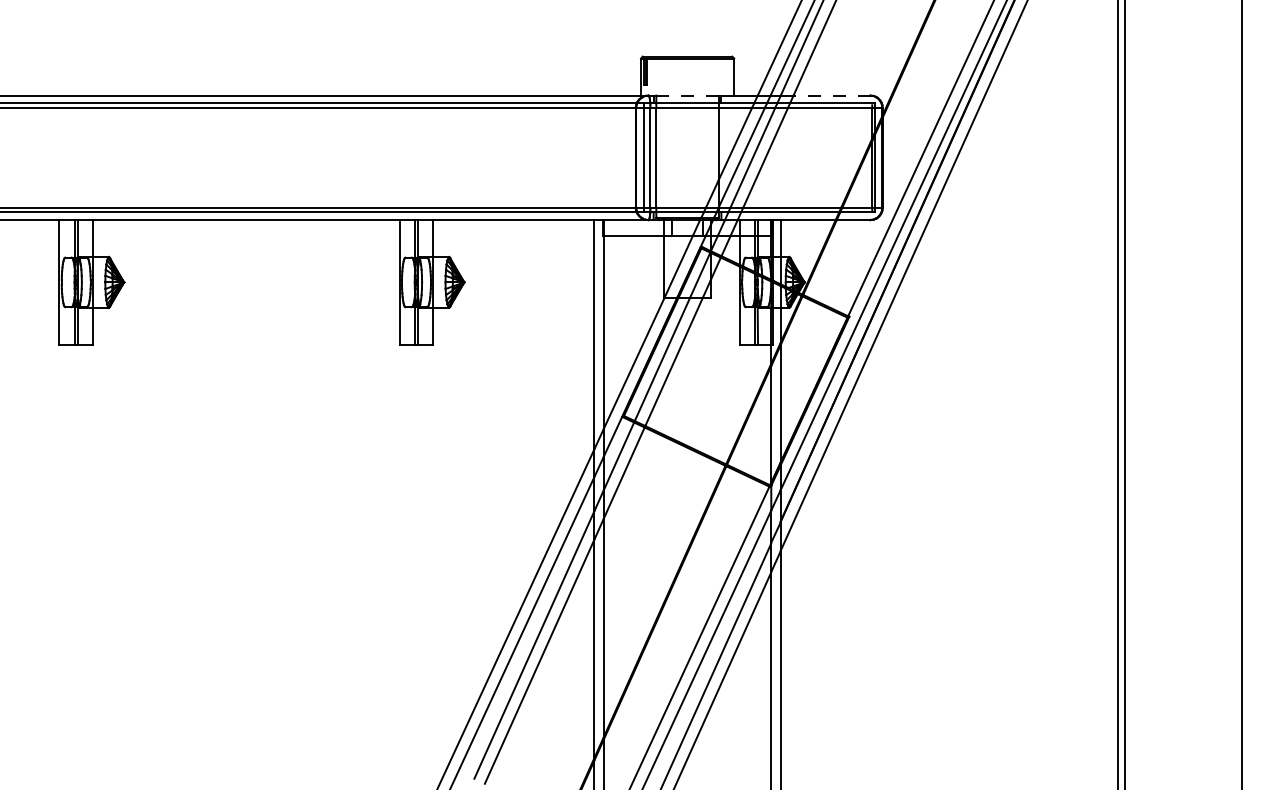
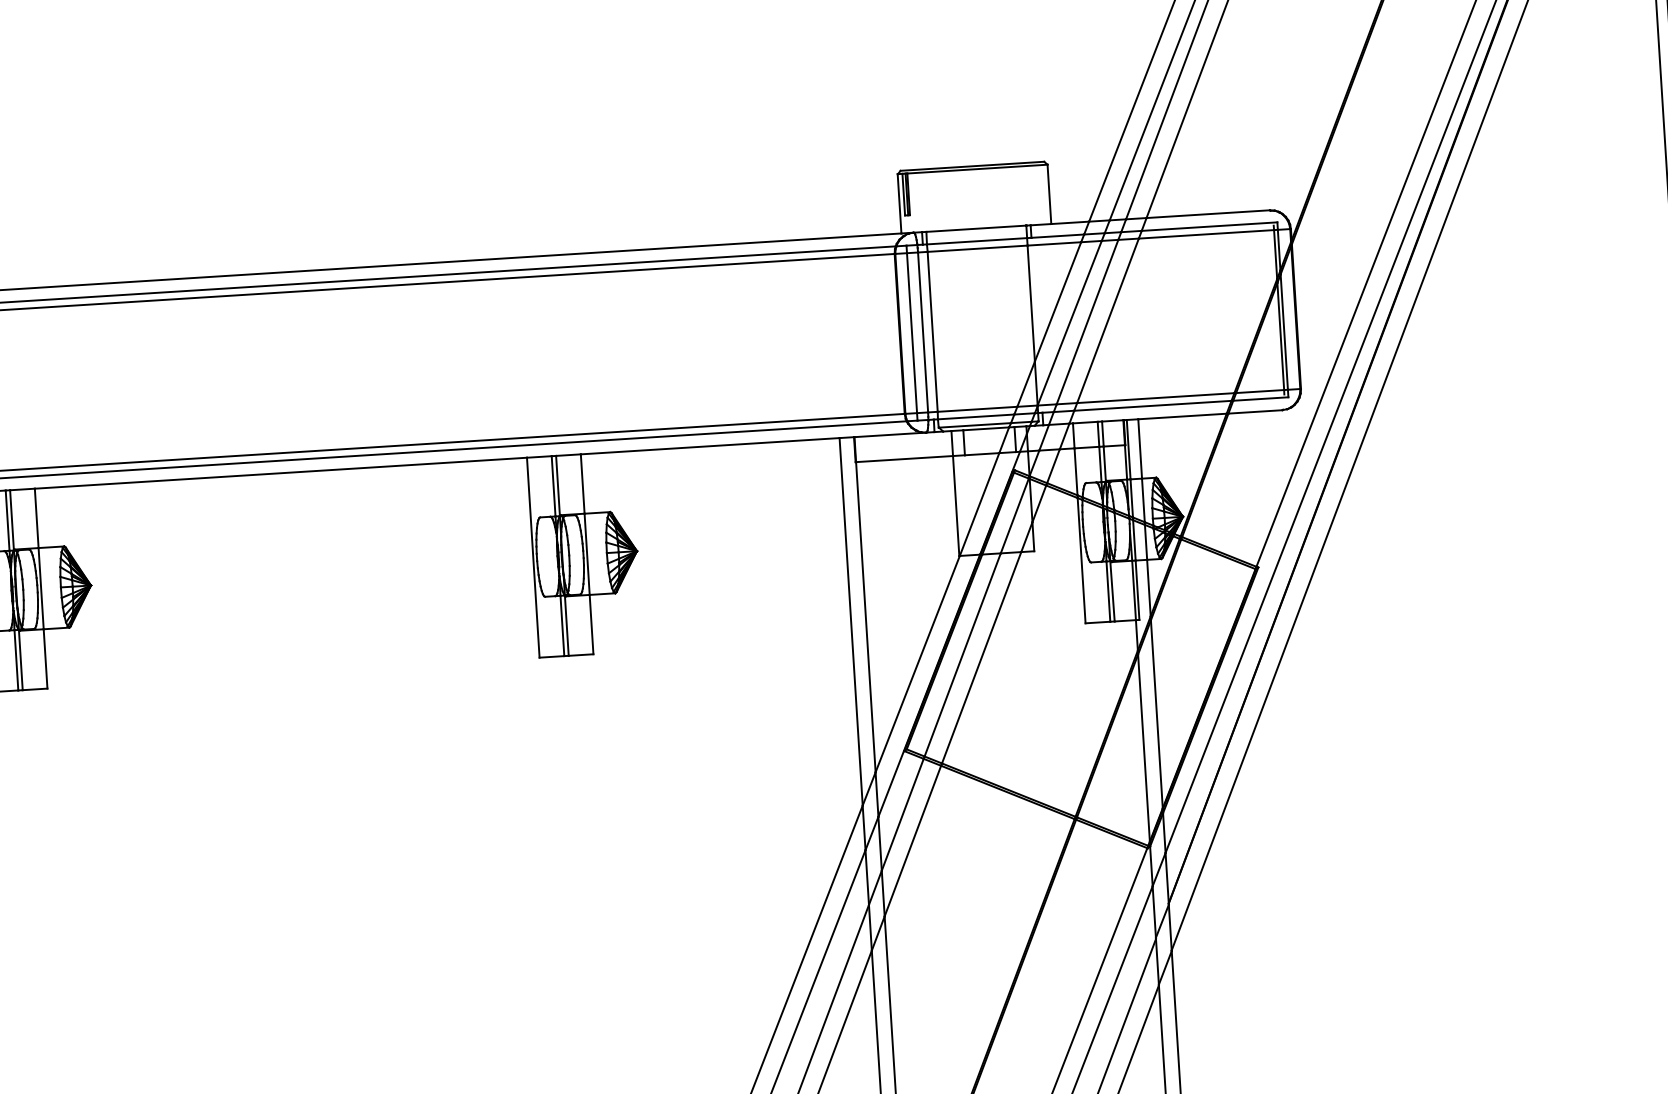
line: (686, 95) -> (974, 228), dashed -> solid
line: (831, 95) -> (1207, 214), dashed -> solid

